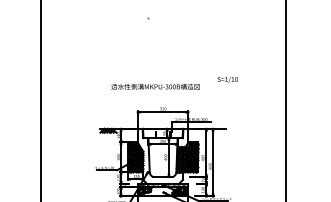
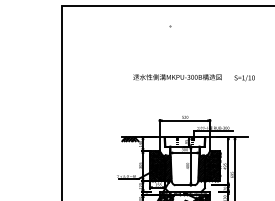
text: (227, 79) -> (244, 77), moved
text: (155, 86) -> (177, 76), moved
hatch: (144, 159) -> (166, 167), added

